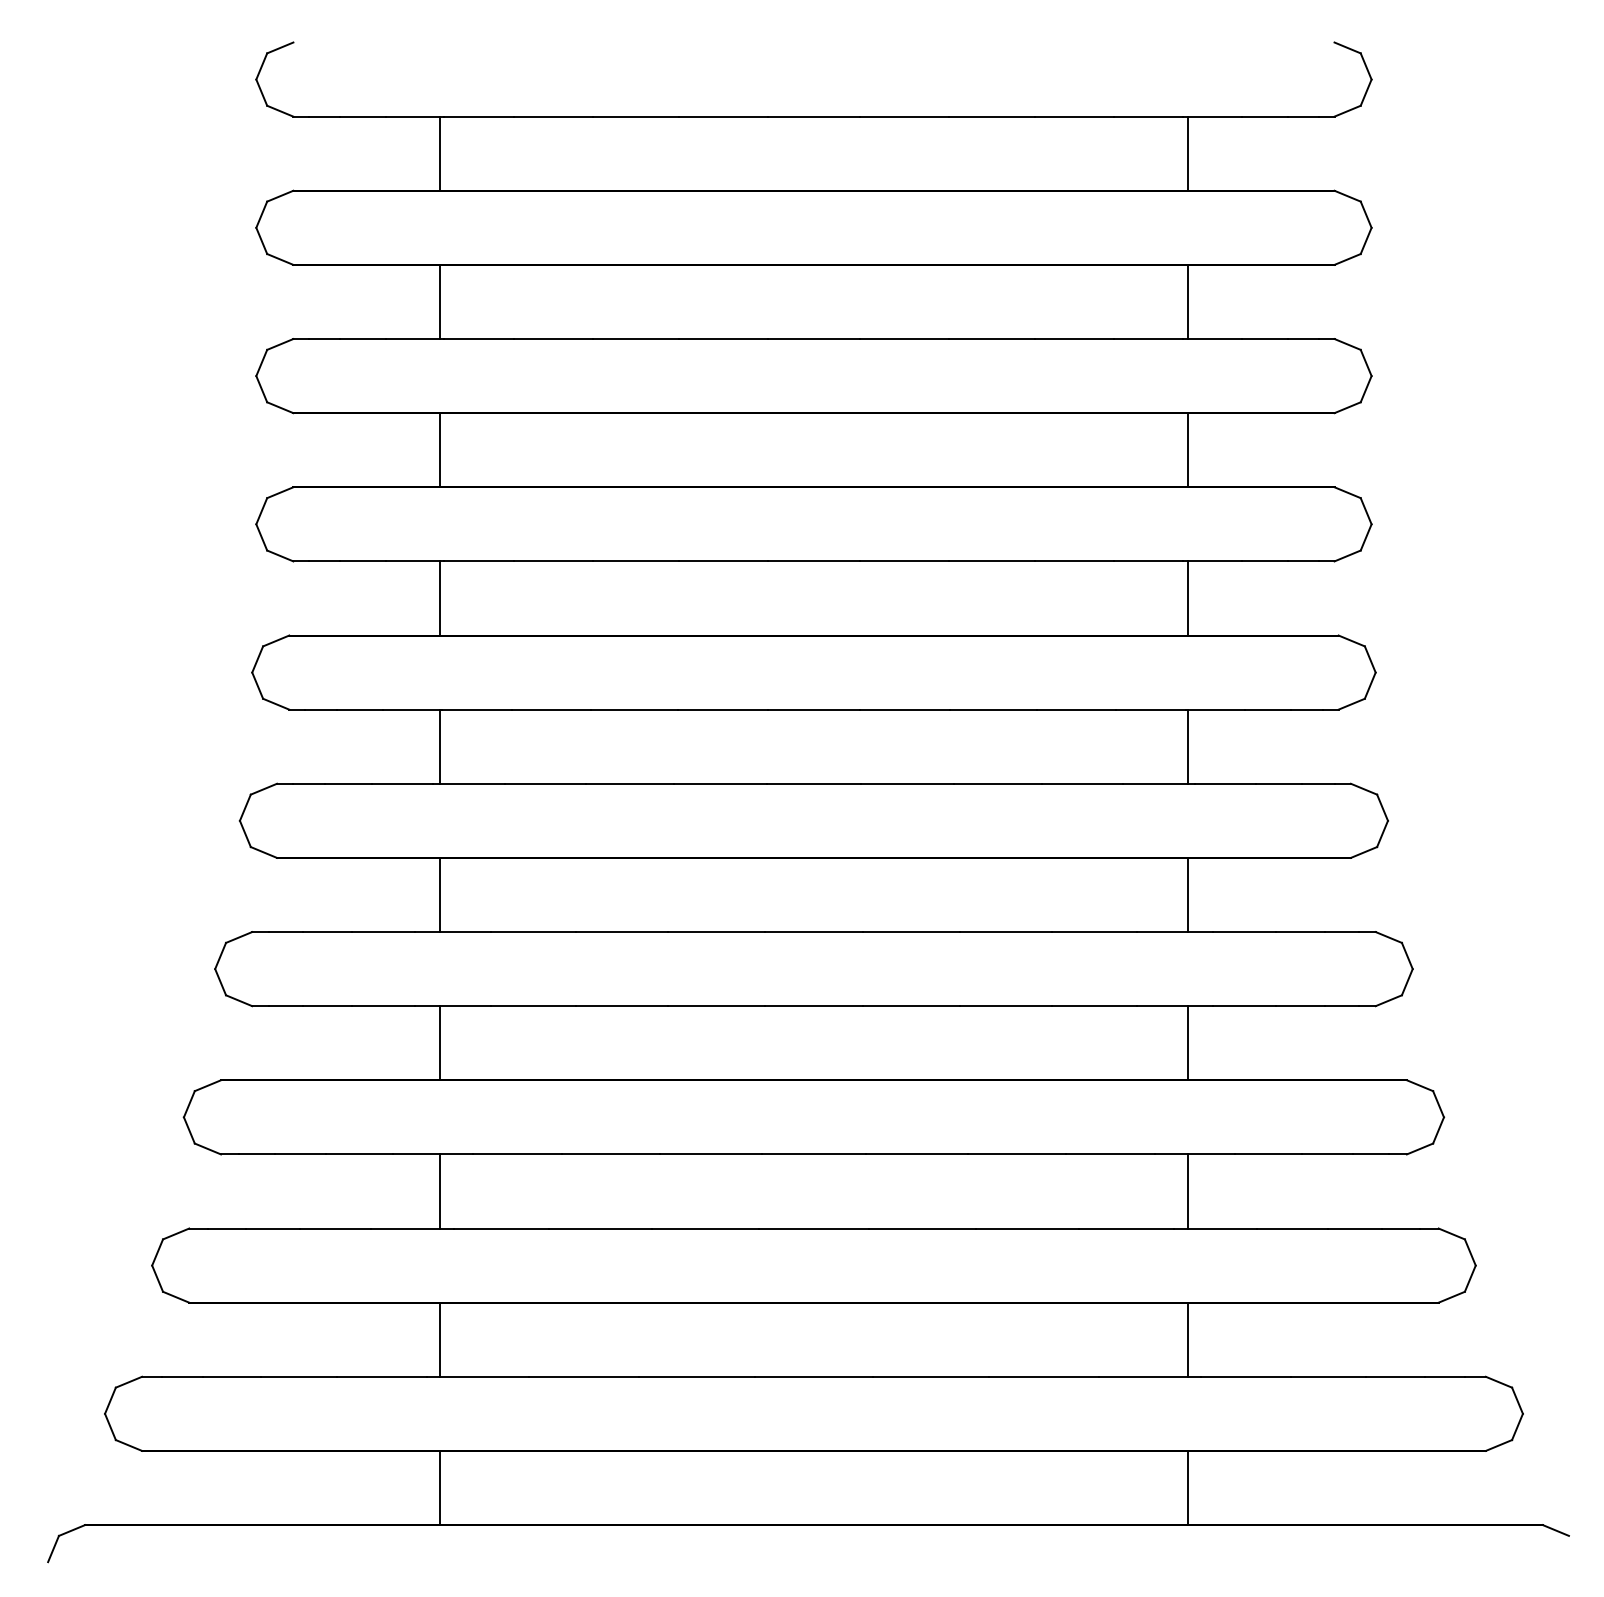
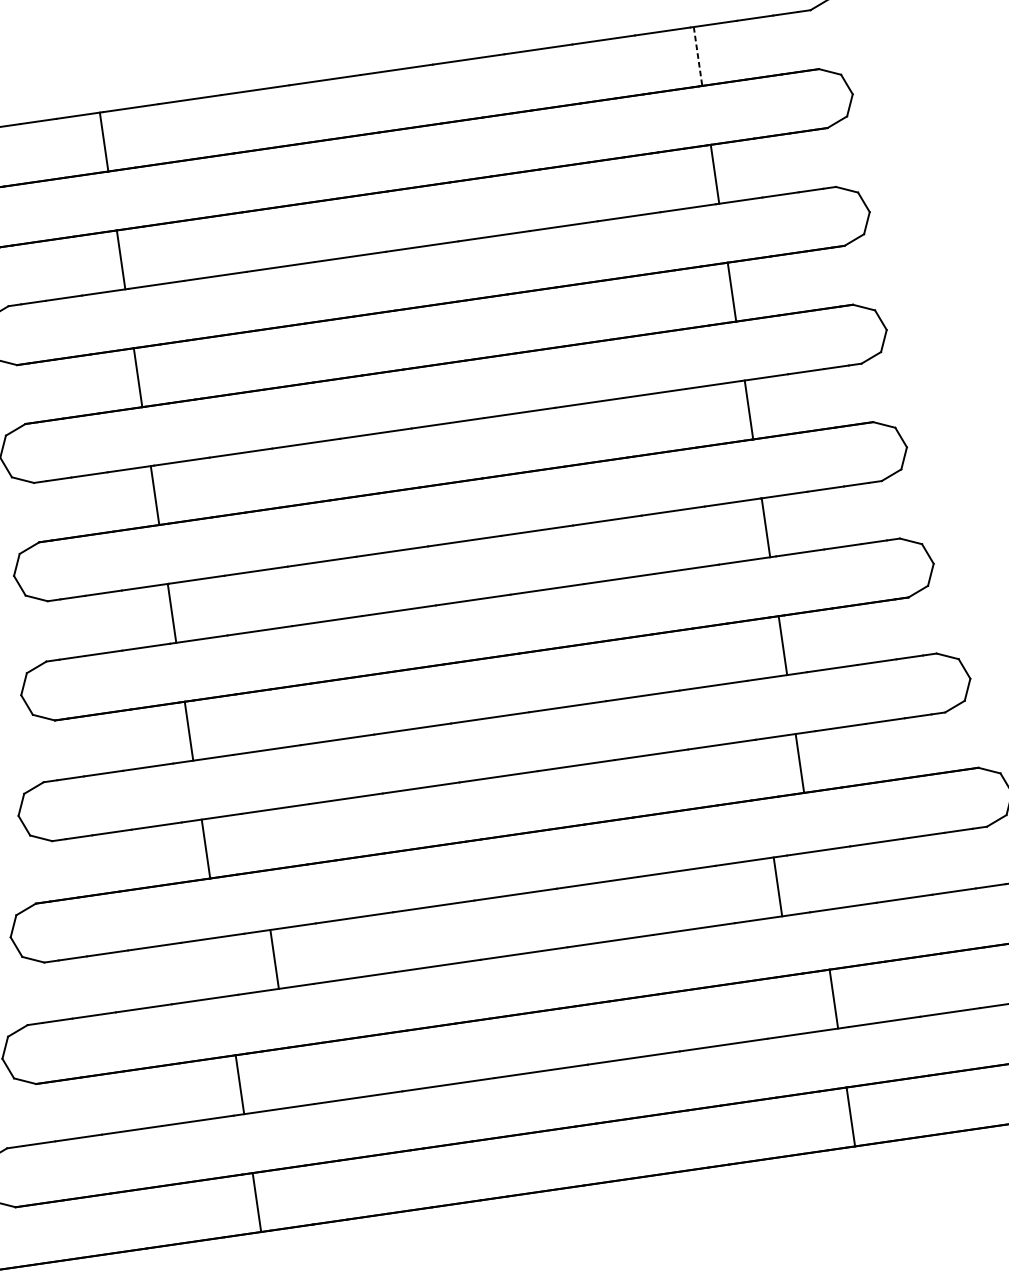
line: (1187, 154) -> (698, 57), solid -> dashed
line: (440, 1191) -> (274, 959), moved
line: (1187, 1191) -> (777, 886), moved

